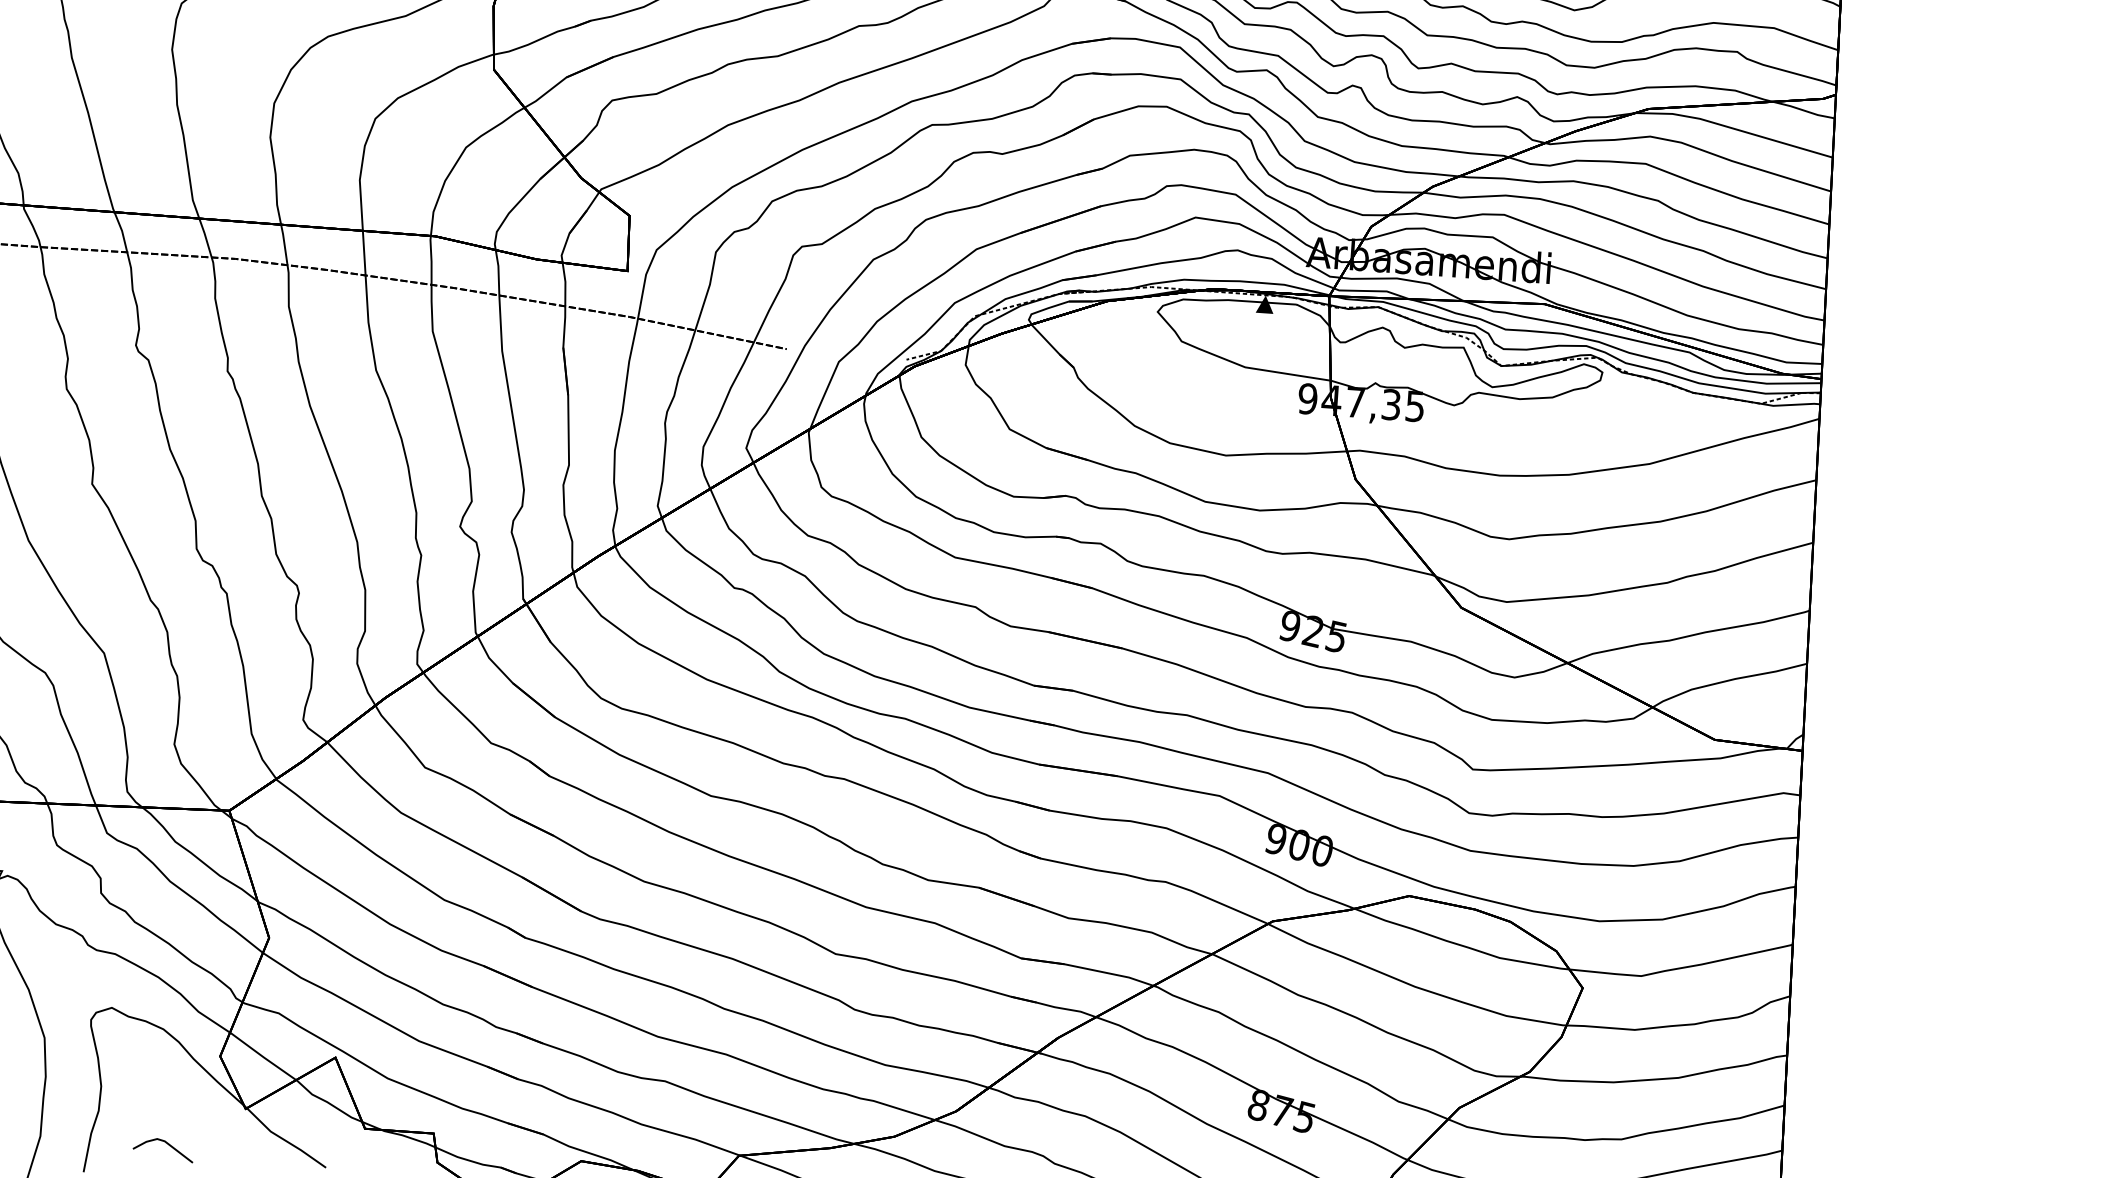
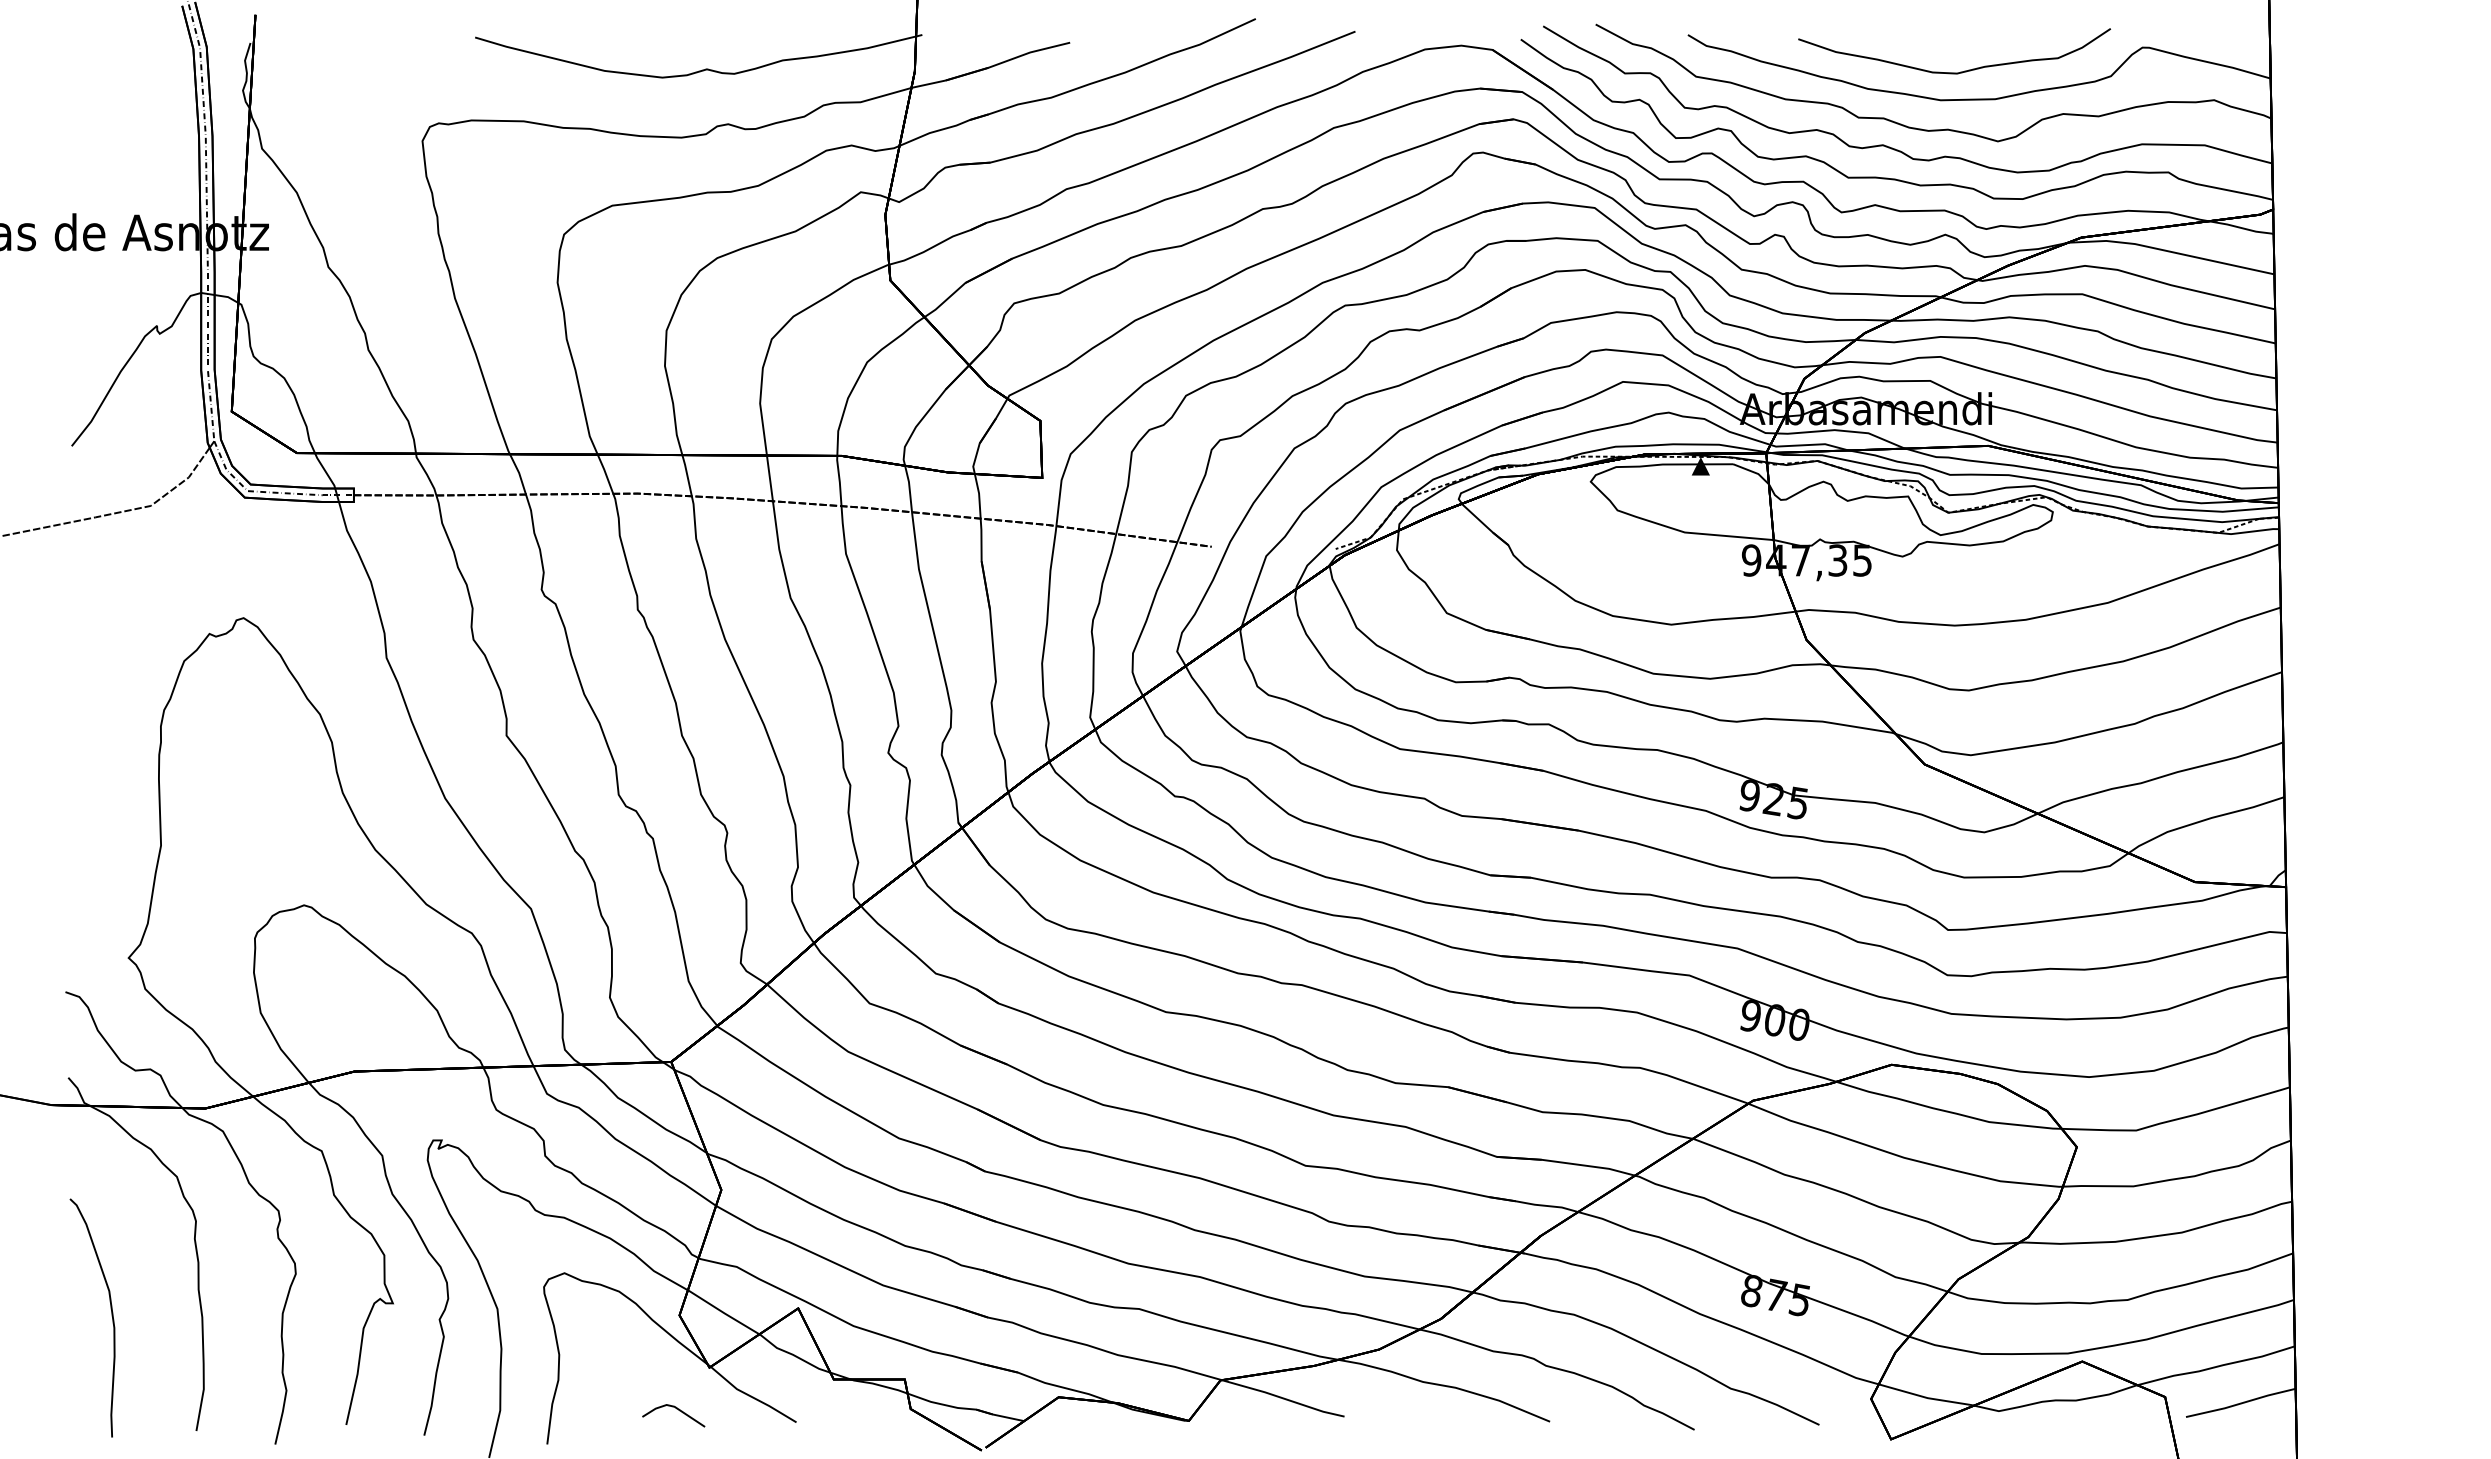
line: (166, 1144) -> (676, 1409), moved

